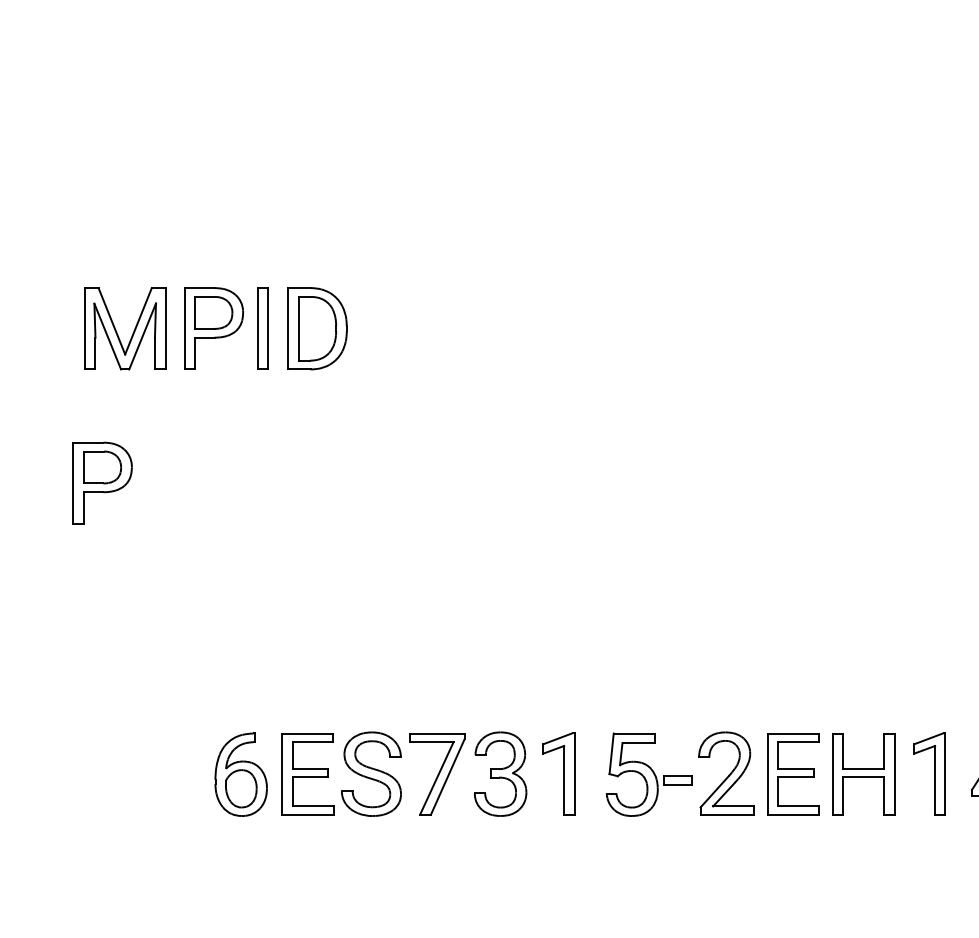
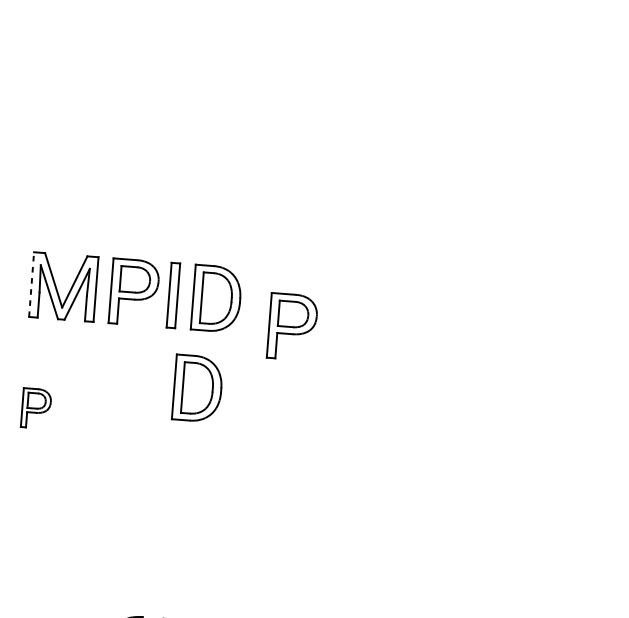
line: (84, 328) -> (31, 284), solid -> dashed
part: (415, 356) -> (293, 326), added
part: (302, 442) -> (197, 388), added
part: (102, 482) -> (36, 408), size x0.6

